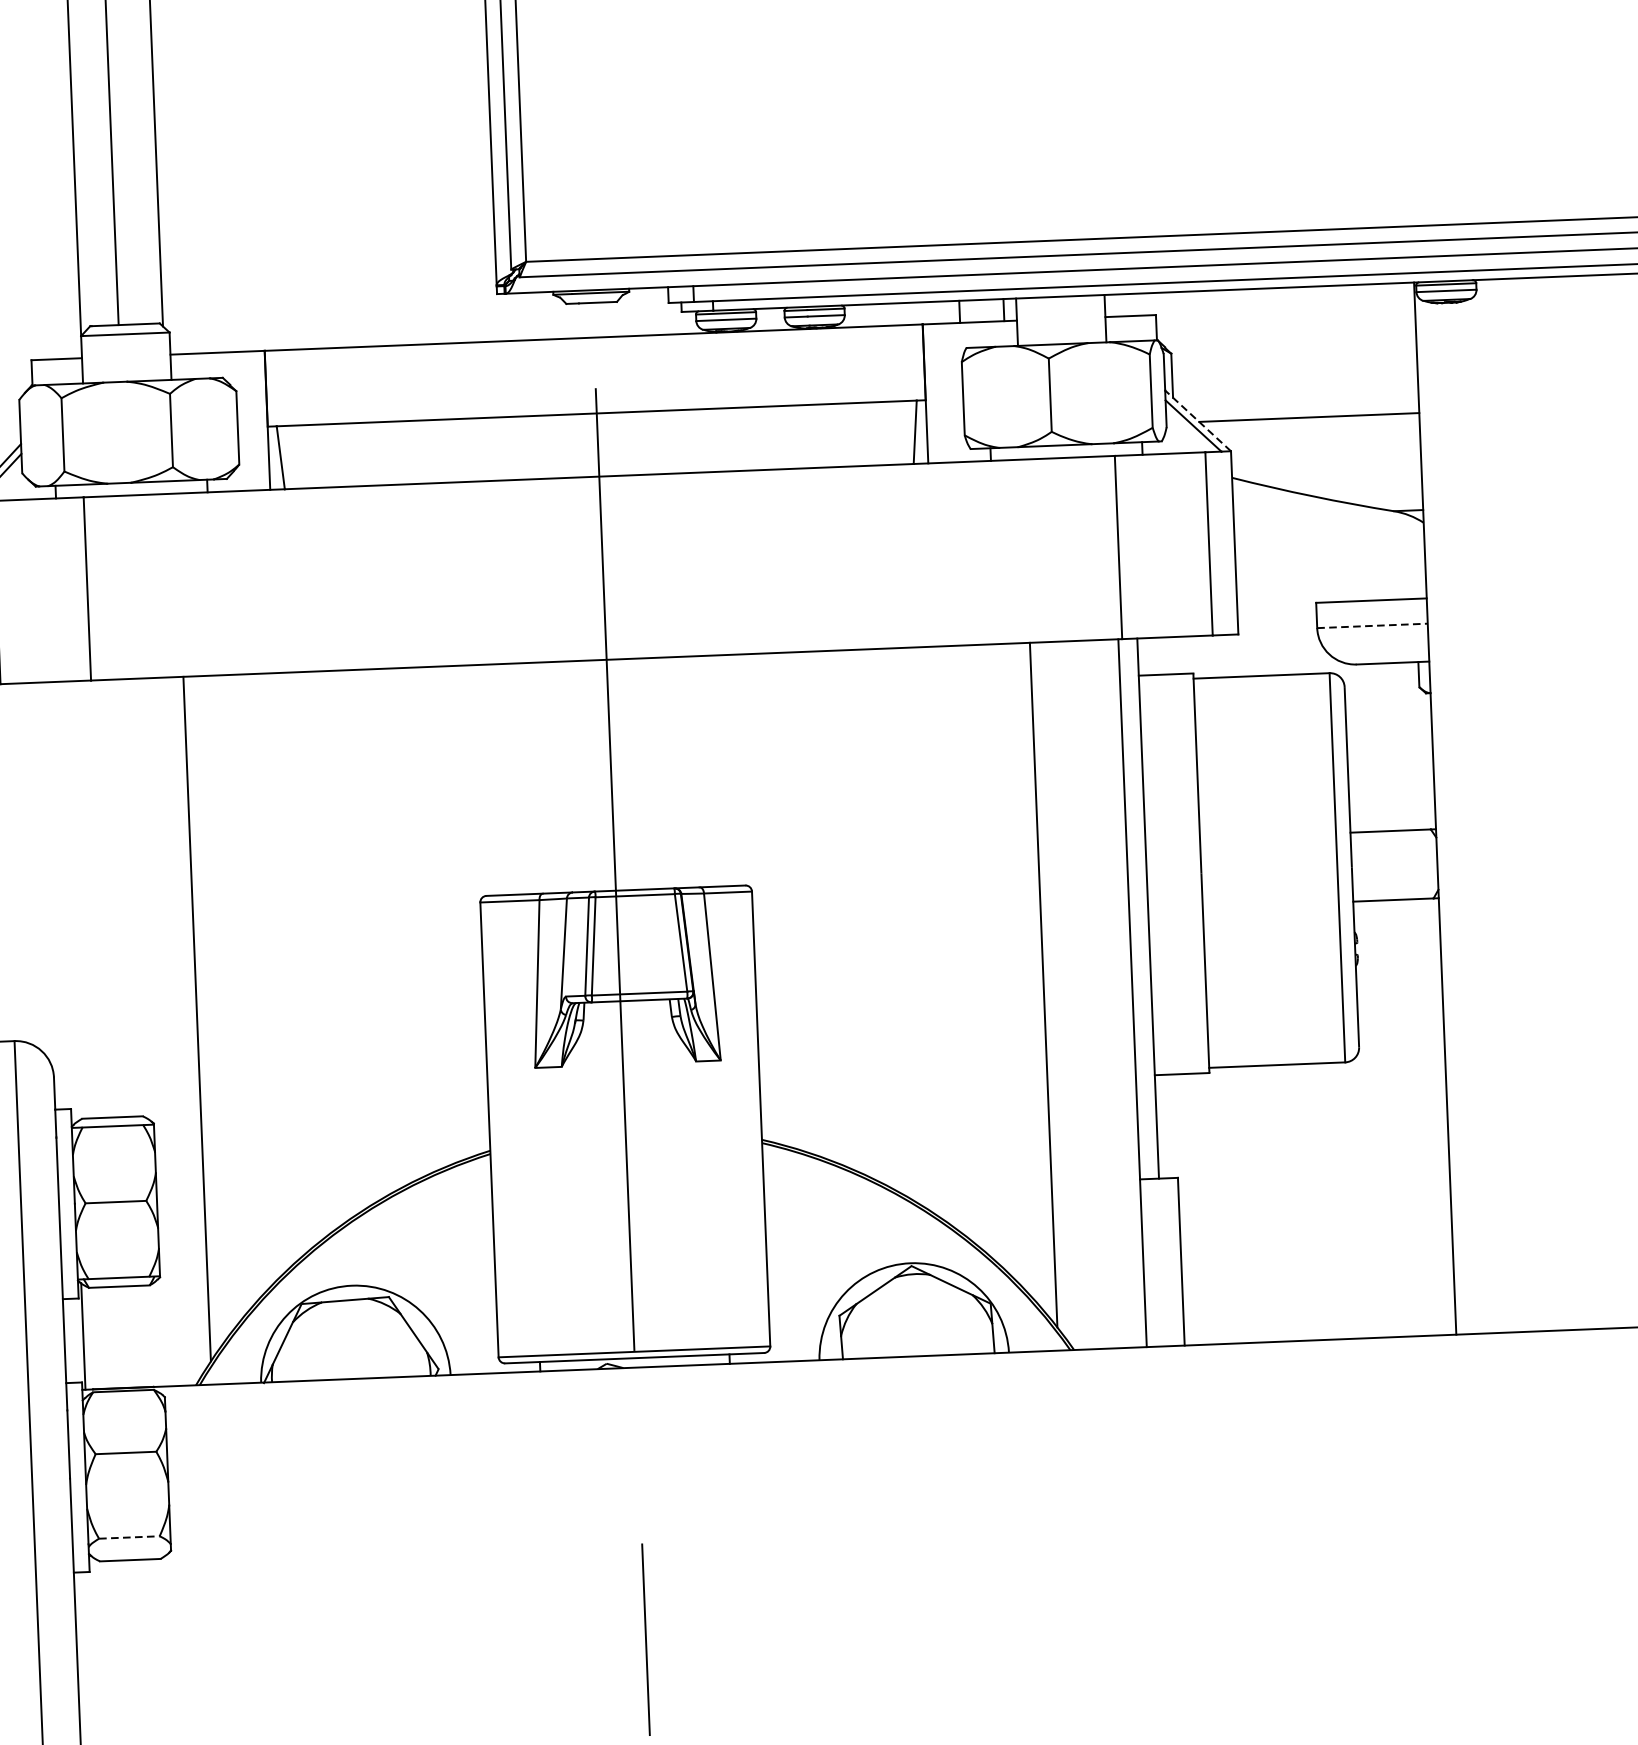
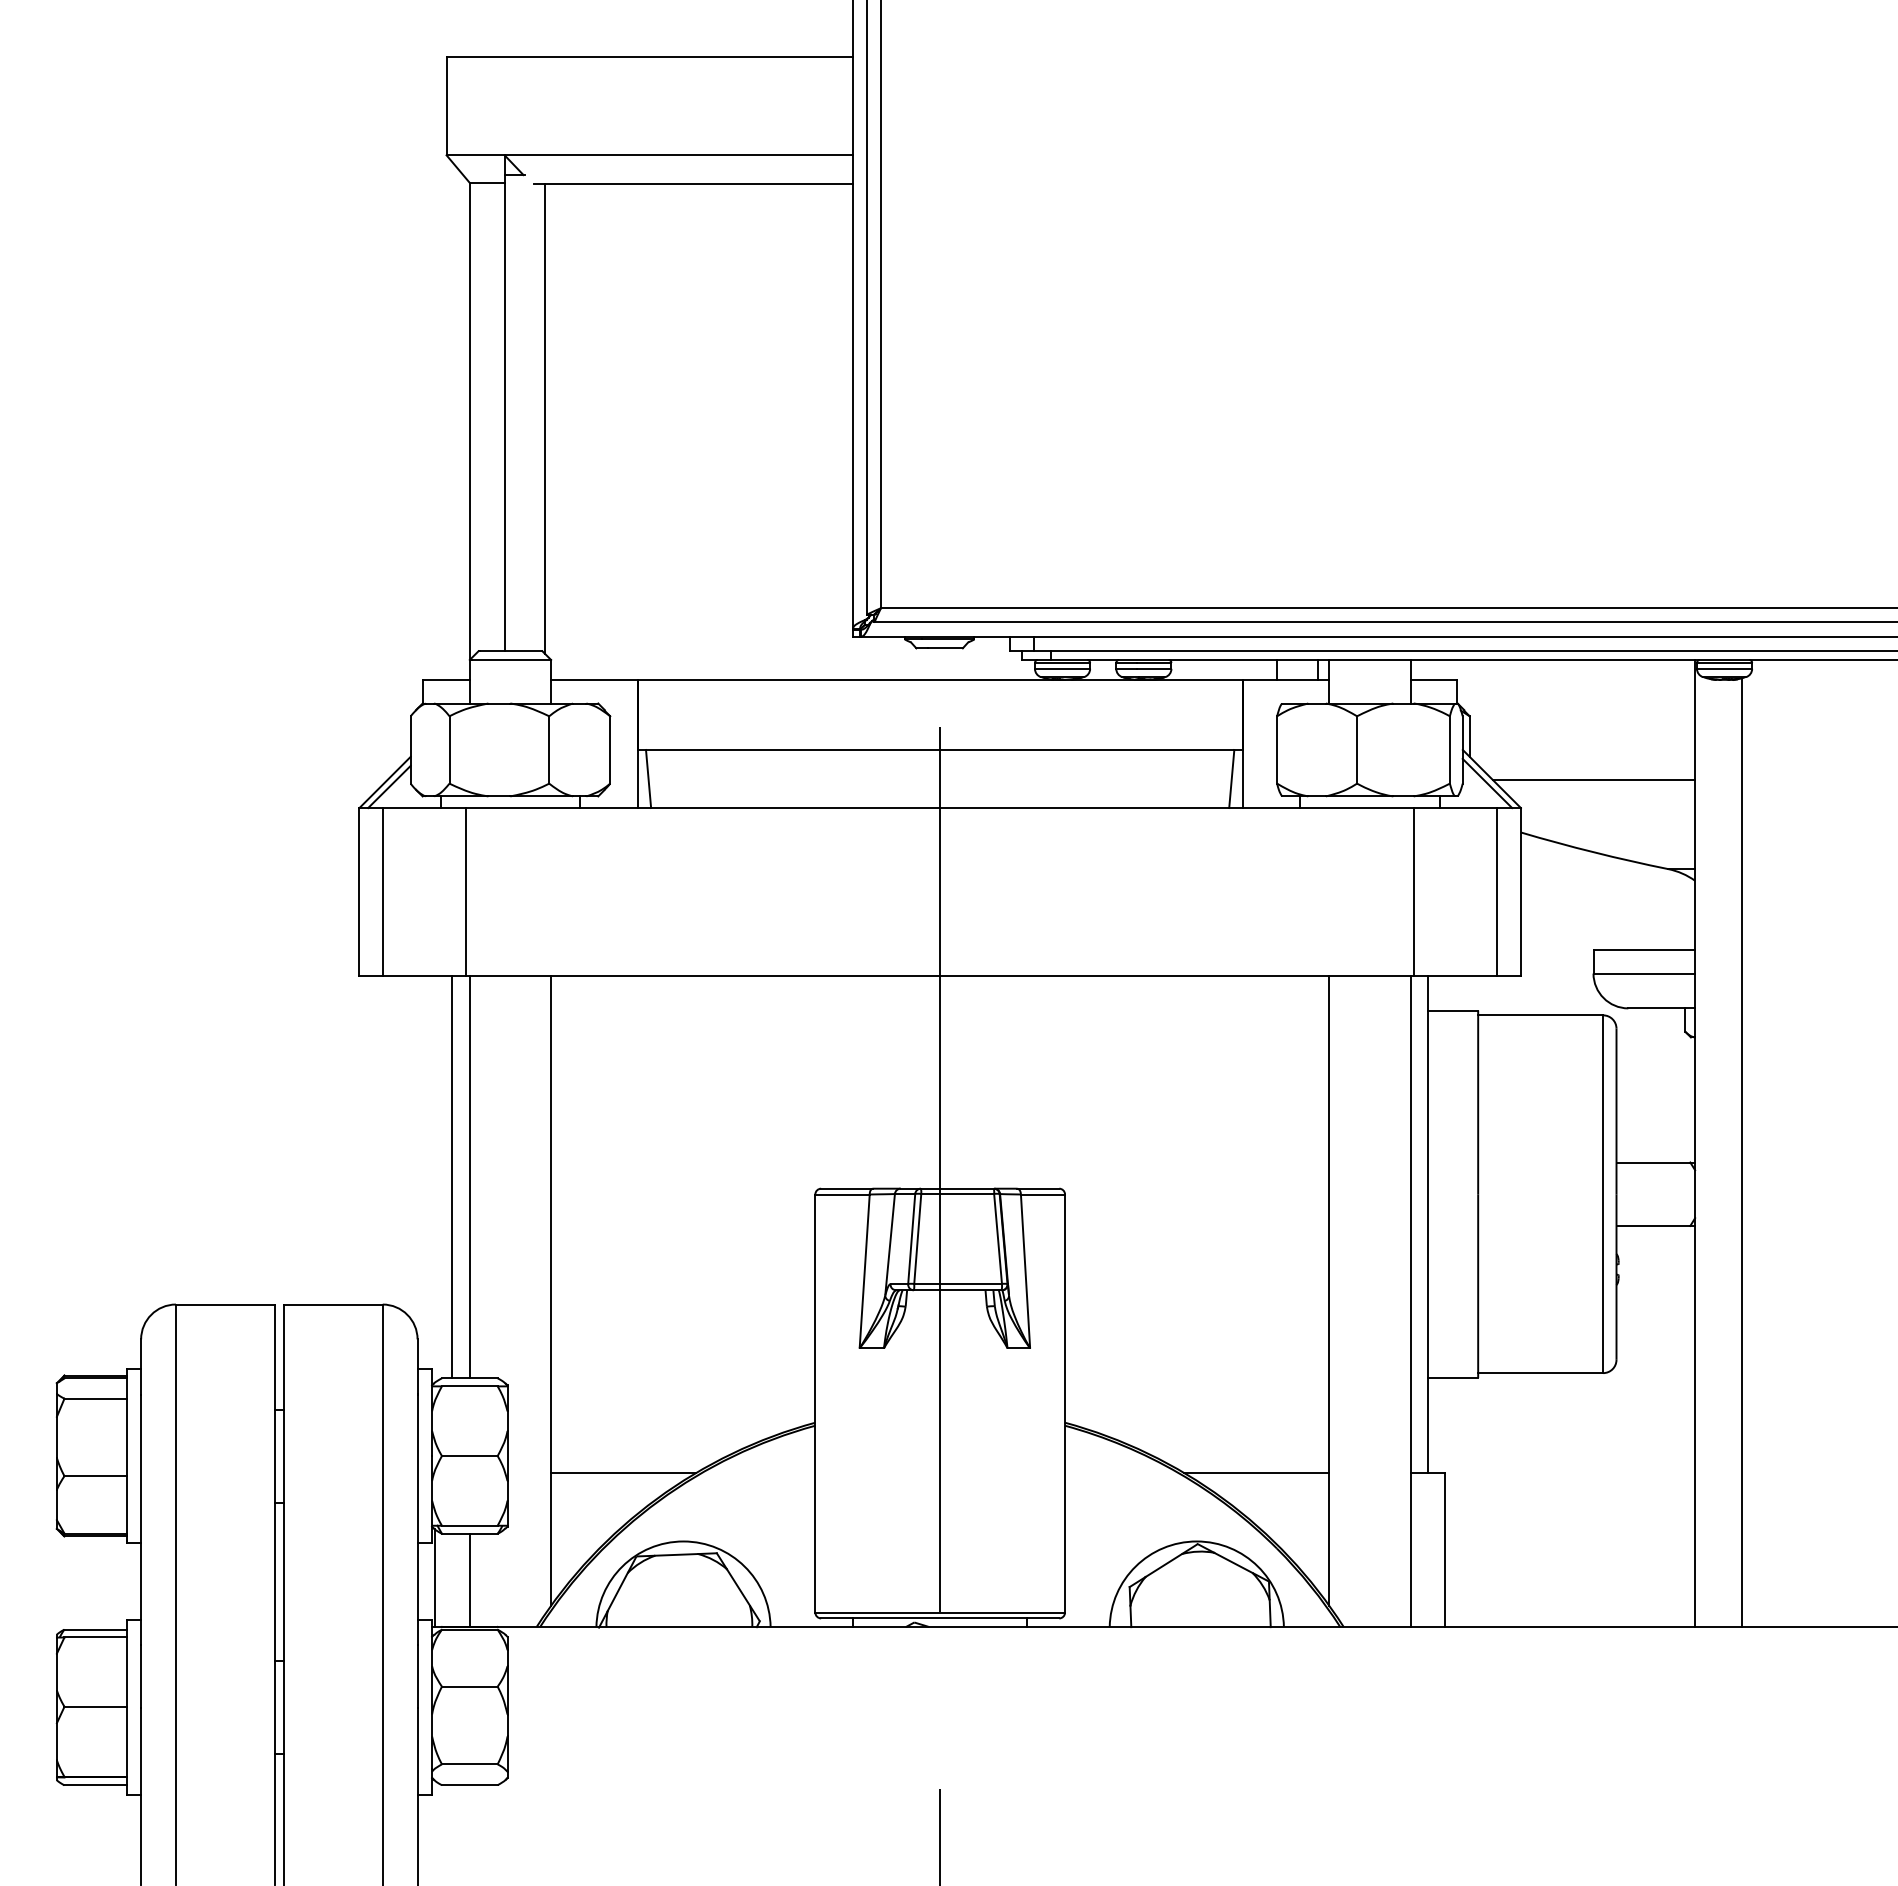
line: (1197, 420) -> (1491, 778), dashed -> solid
line: (1372, 625) -> (1644, 973), dashed -> solid
line: (1486, 816) -> (1741, 1152), added
line: (84, 899) -> (452, 1177), added
line: (103, 899) -> (469, 1177), added
line: (972, 1185) -> (1256, 1472), added
line: (283, 1213) -> (623, 1472), added
line: (121, 1337) -> (469, 1580), added
line: (129, 1537) -> (469, 1764), dashed -> solid

